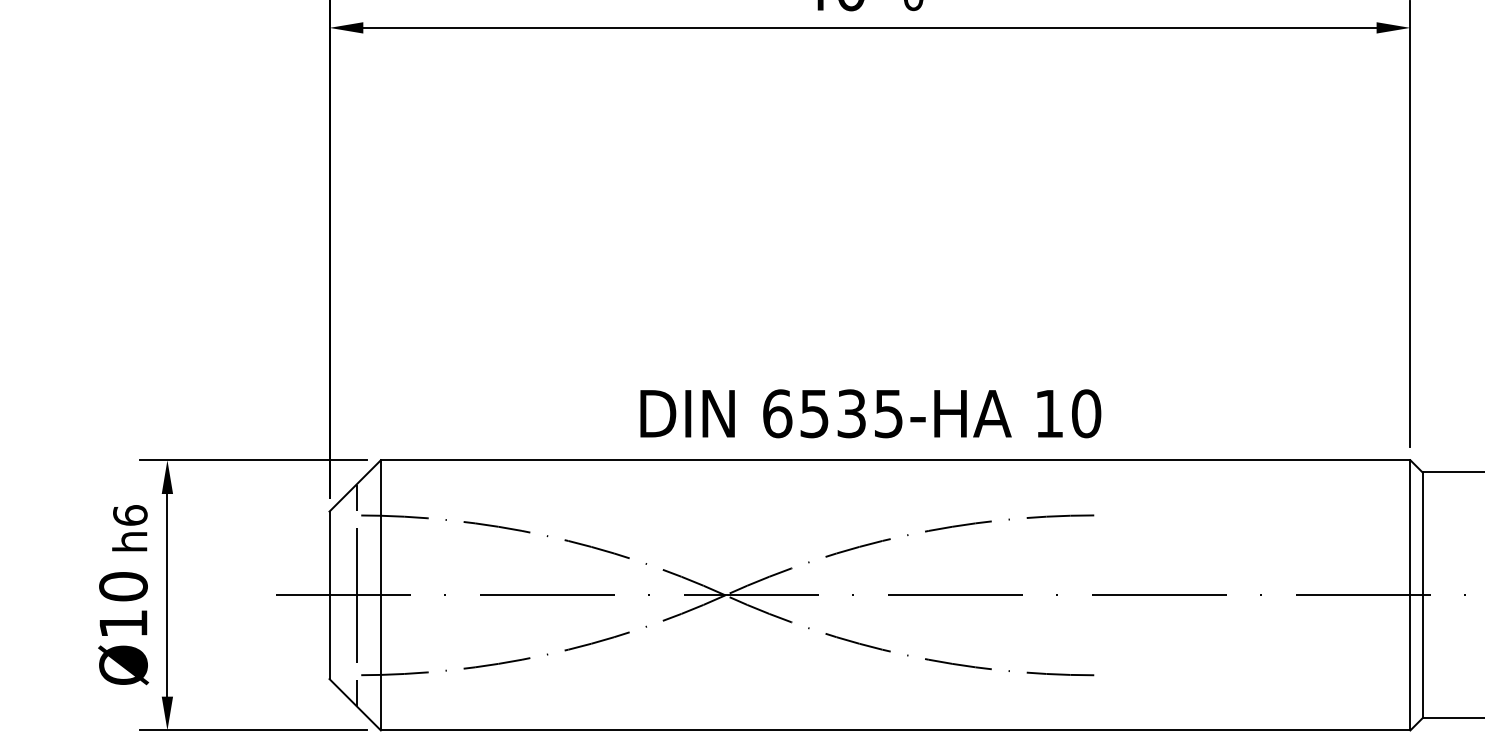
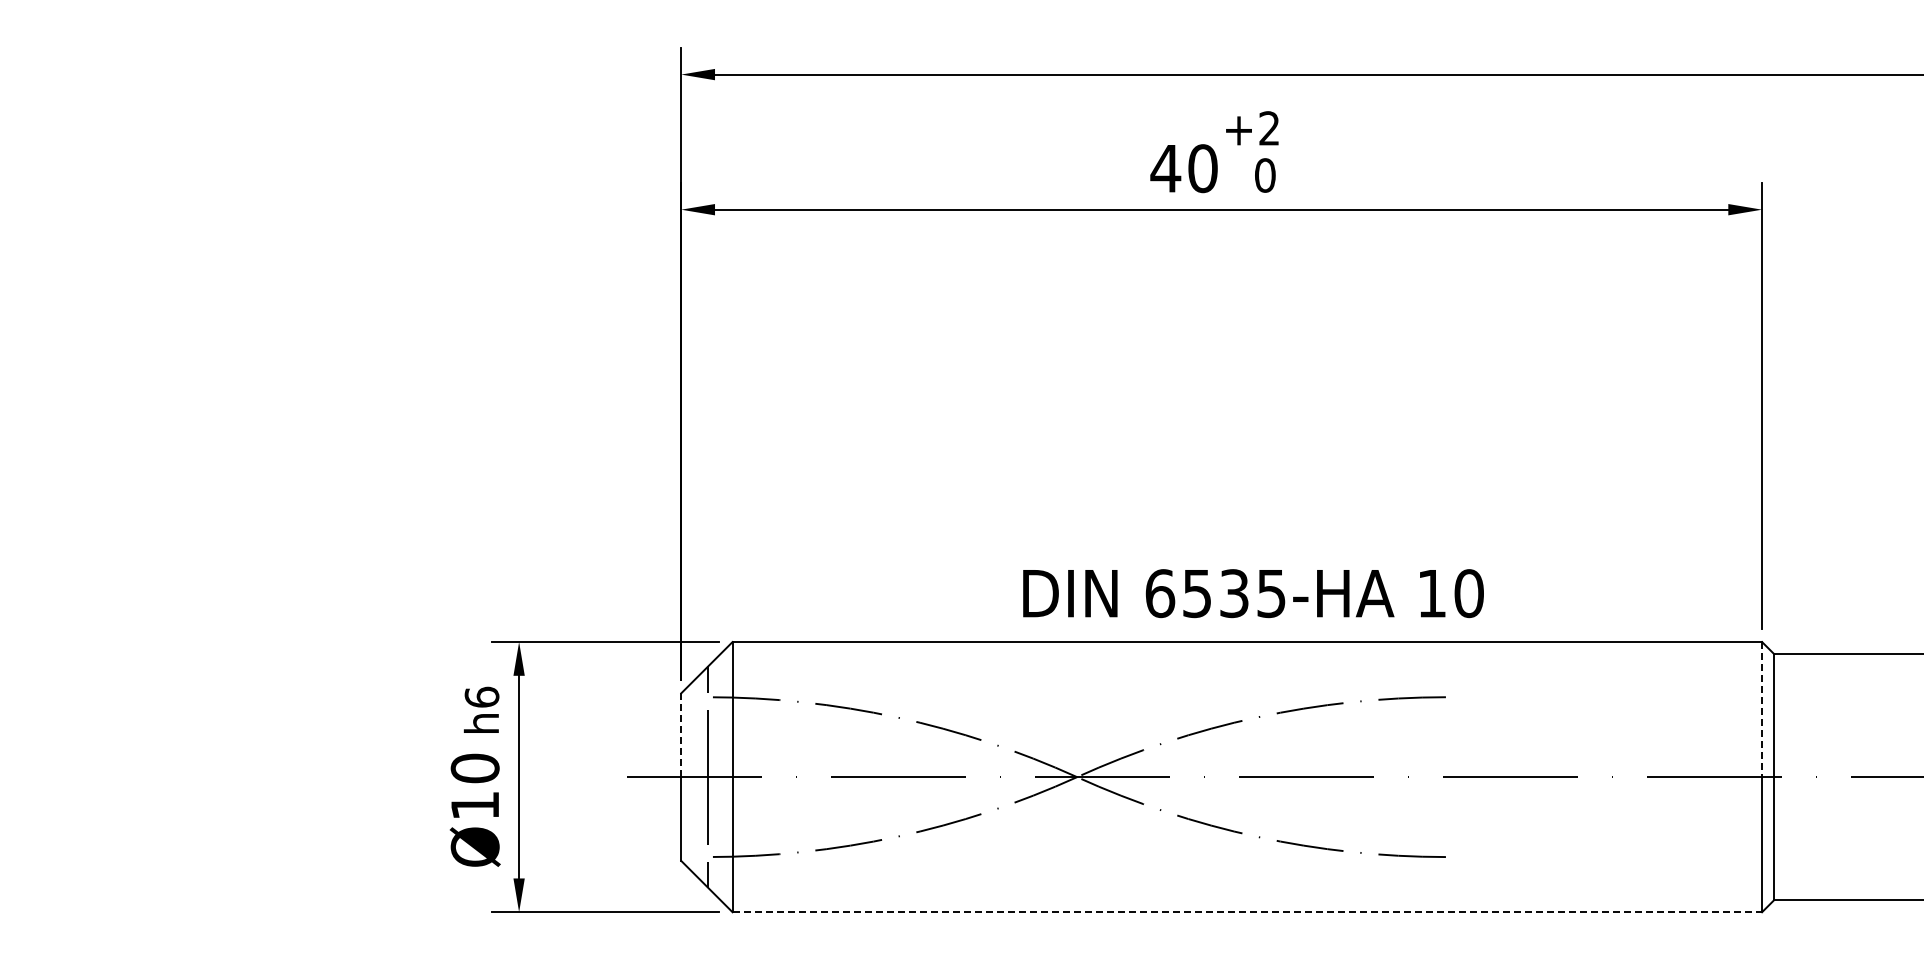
text: (870, 413) -> (1253, 593), moved
line: (1410, 527) -> (1762, 709), solid -> dashed
line: (329, 553) -> (681, 735), solid -> dashed
line: (895, 730) -> (1247, 912), solid -> dashed

